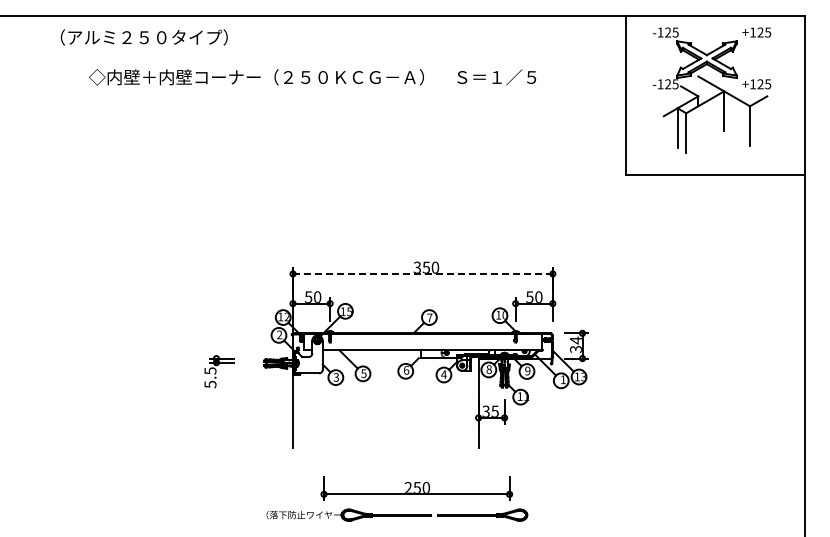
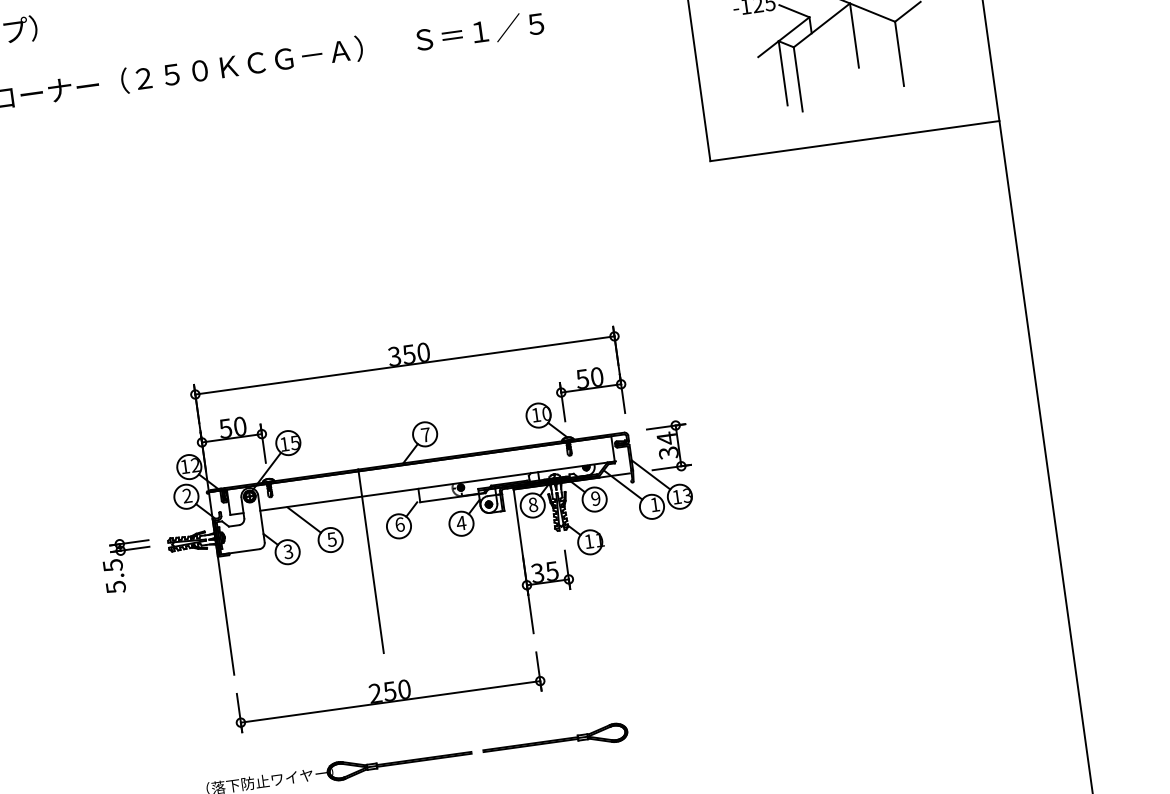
line: (422, 273) -> (404, 364), dashed -> solid
part: (219, 371) -> (127, 564), moved
line: (385, 389) -> (370, 560), added
part: (416, 488) -> (388, 692), moved

